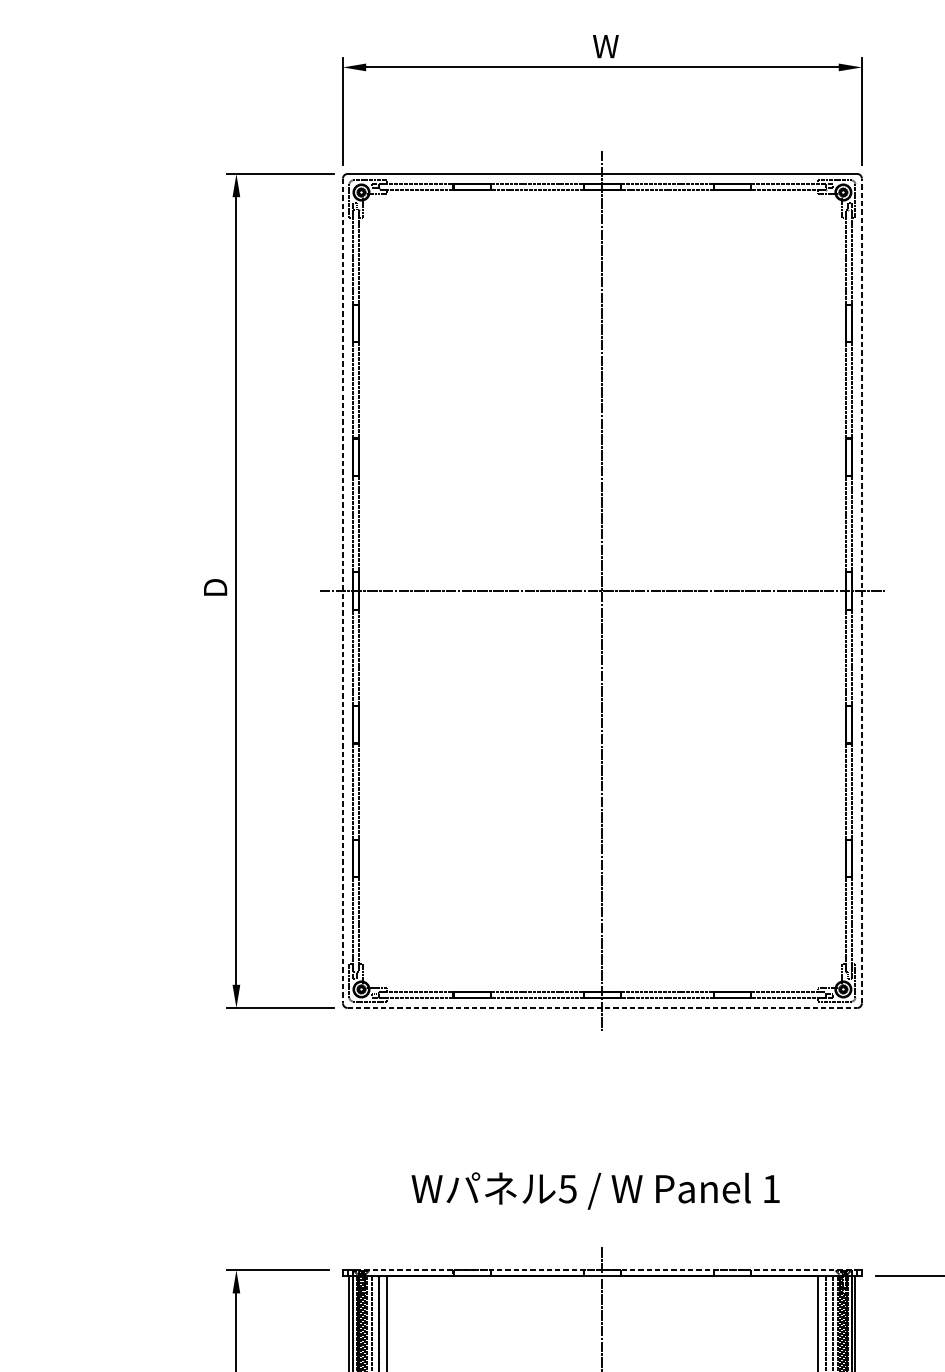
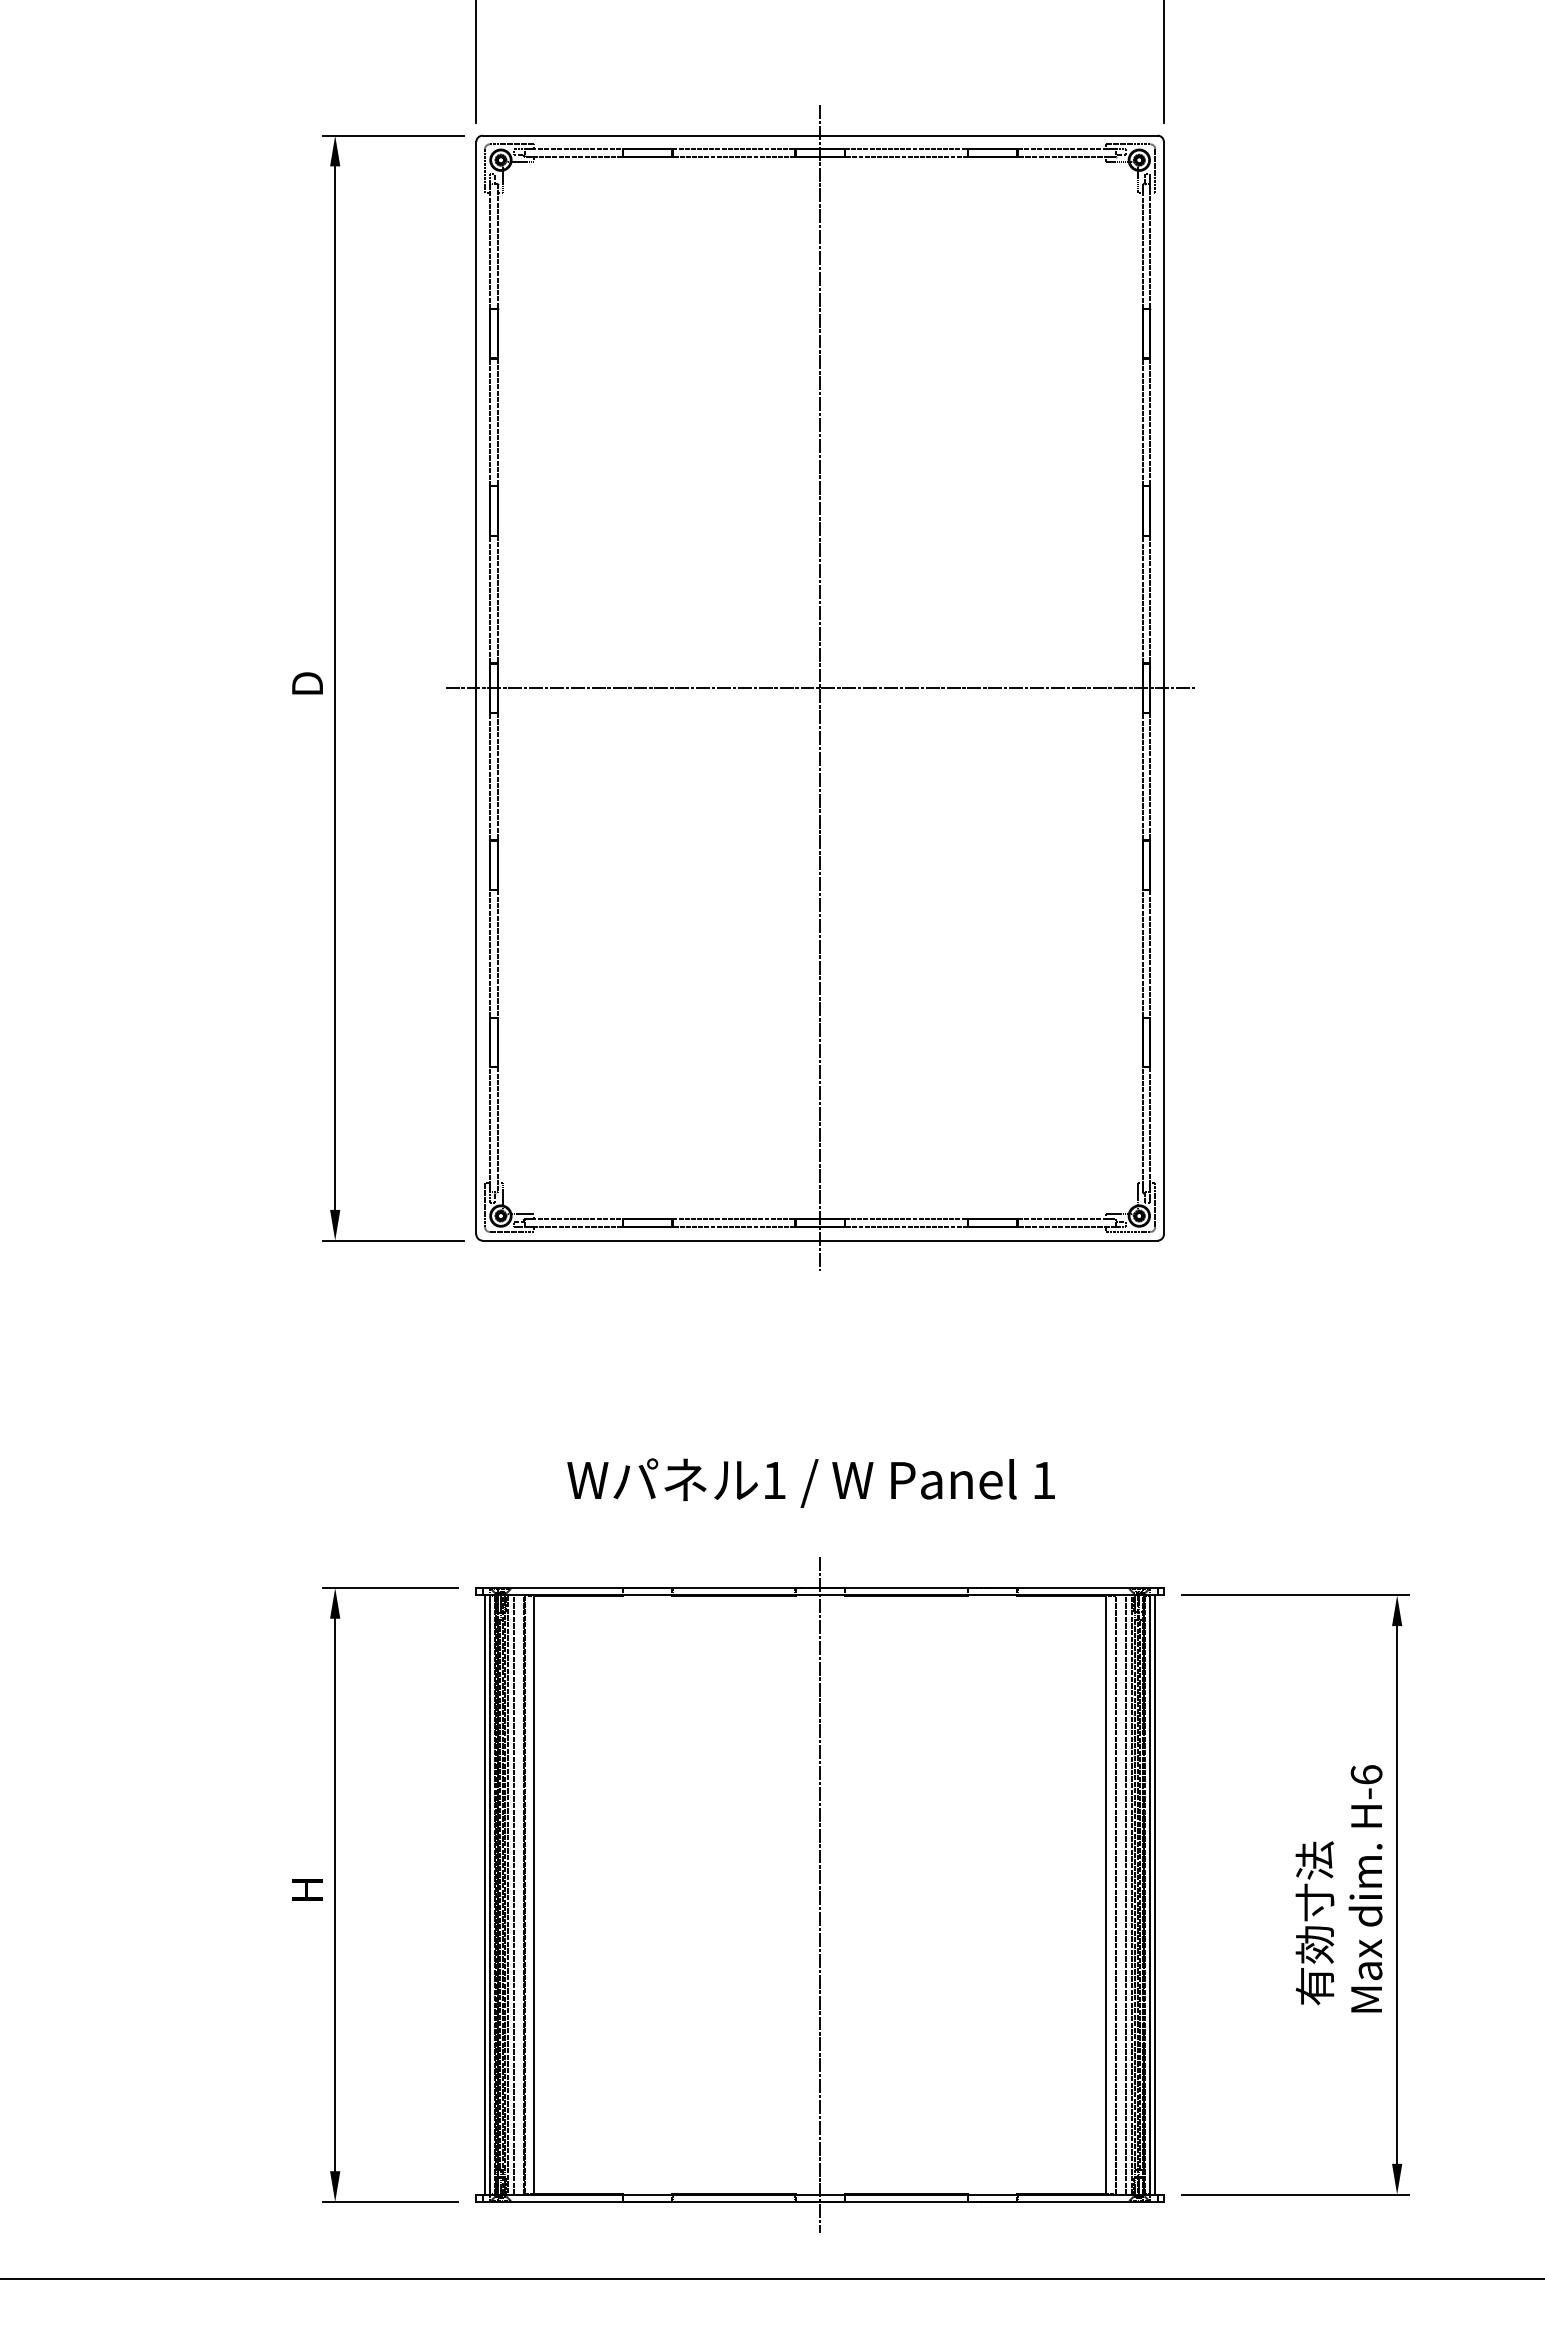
line: (861, 590) -> (1163, 687), dashed -> solid
line: (343, 591) -> (476, 688), dashed -> solid
line: (602, 1007) -> (820, 1240), dashed -> solid
text: (567, 1189) -> (773, 1480), 5 -> 1
line: (602, 1270) -> (820, 1588), dashed -> solid

